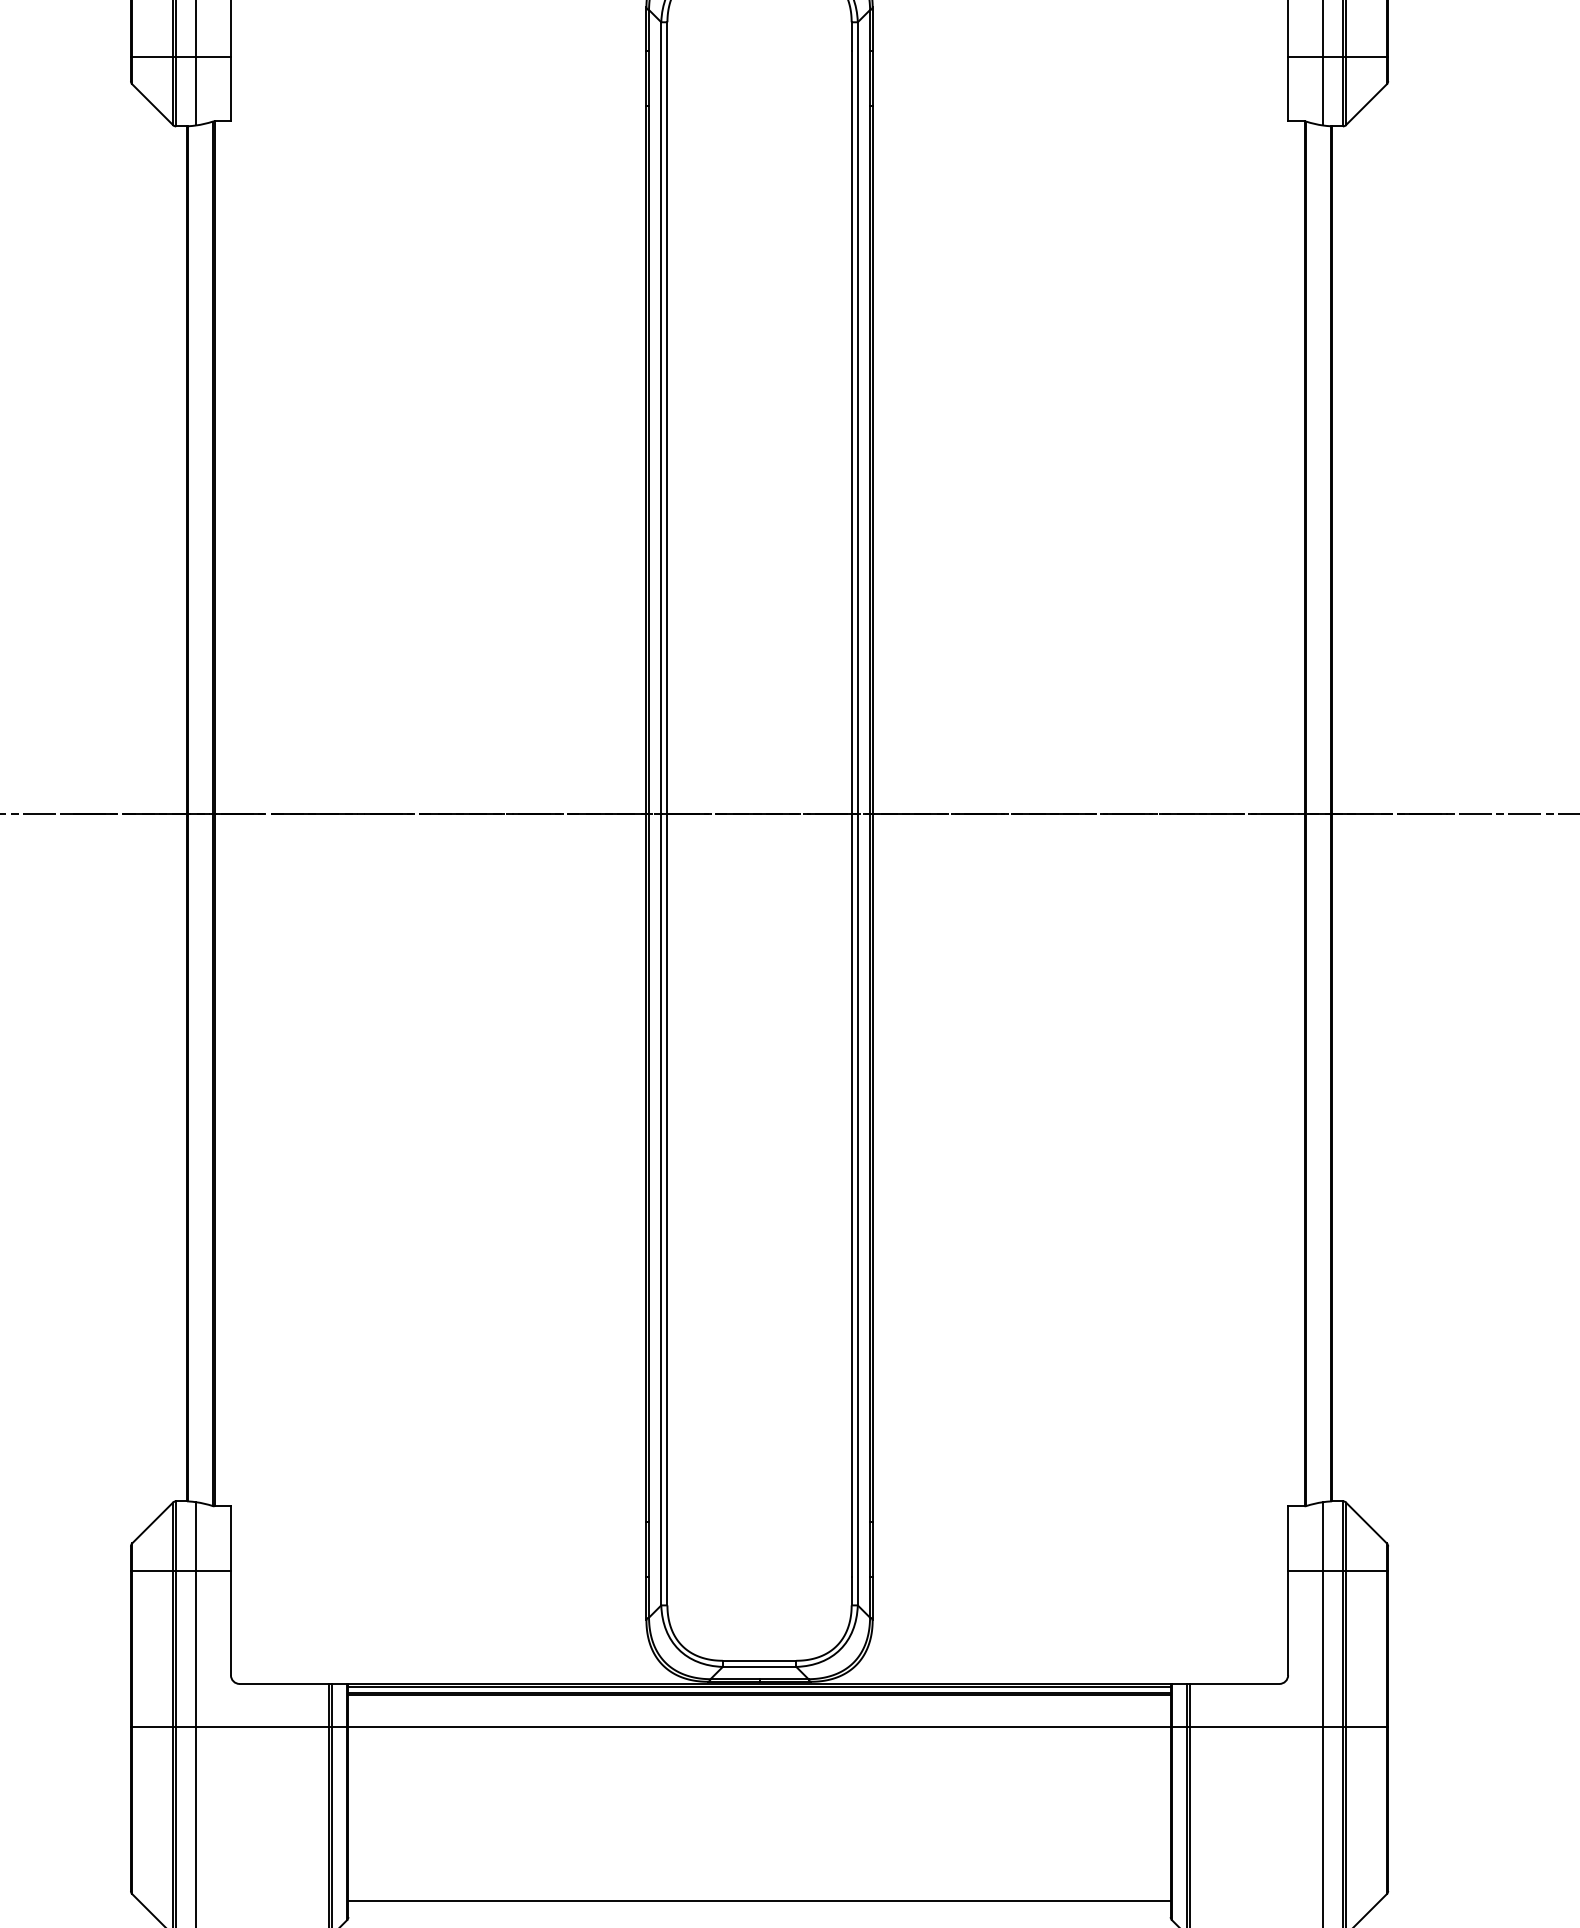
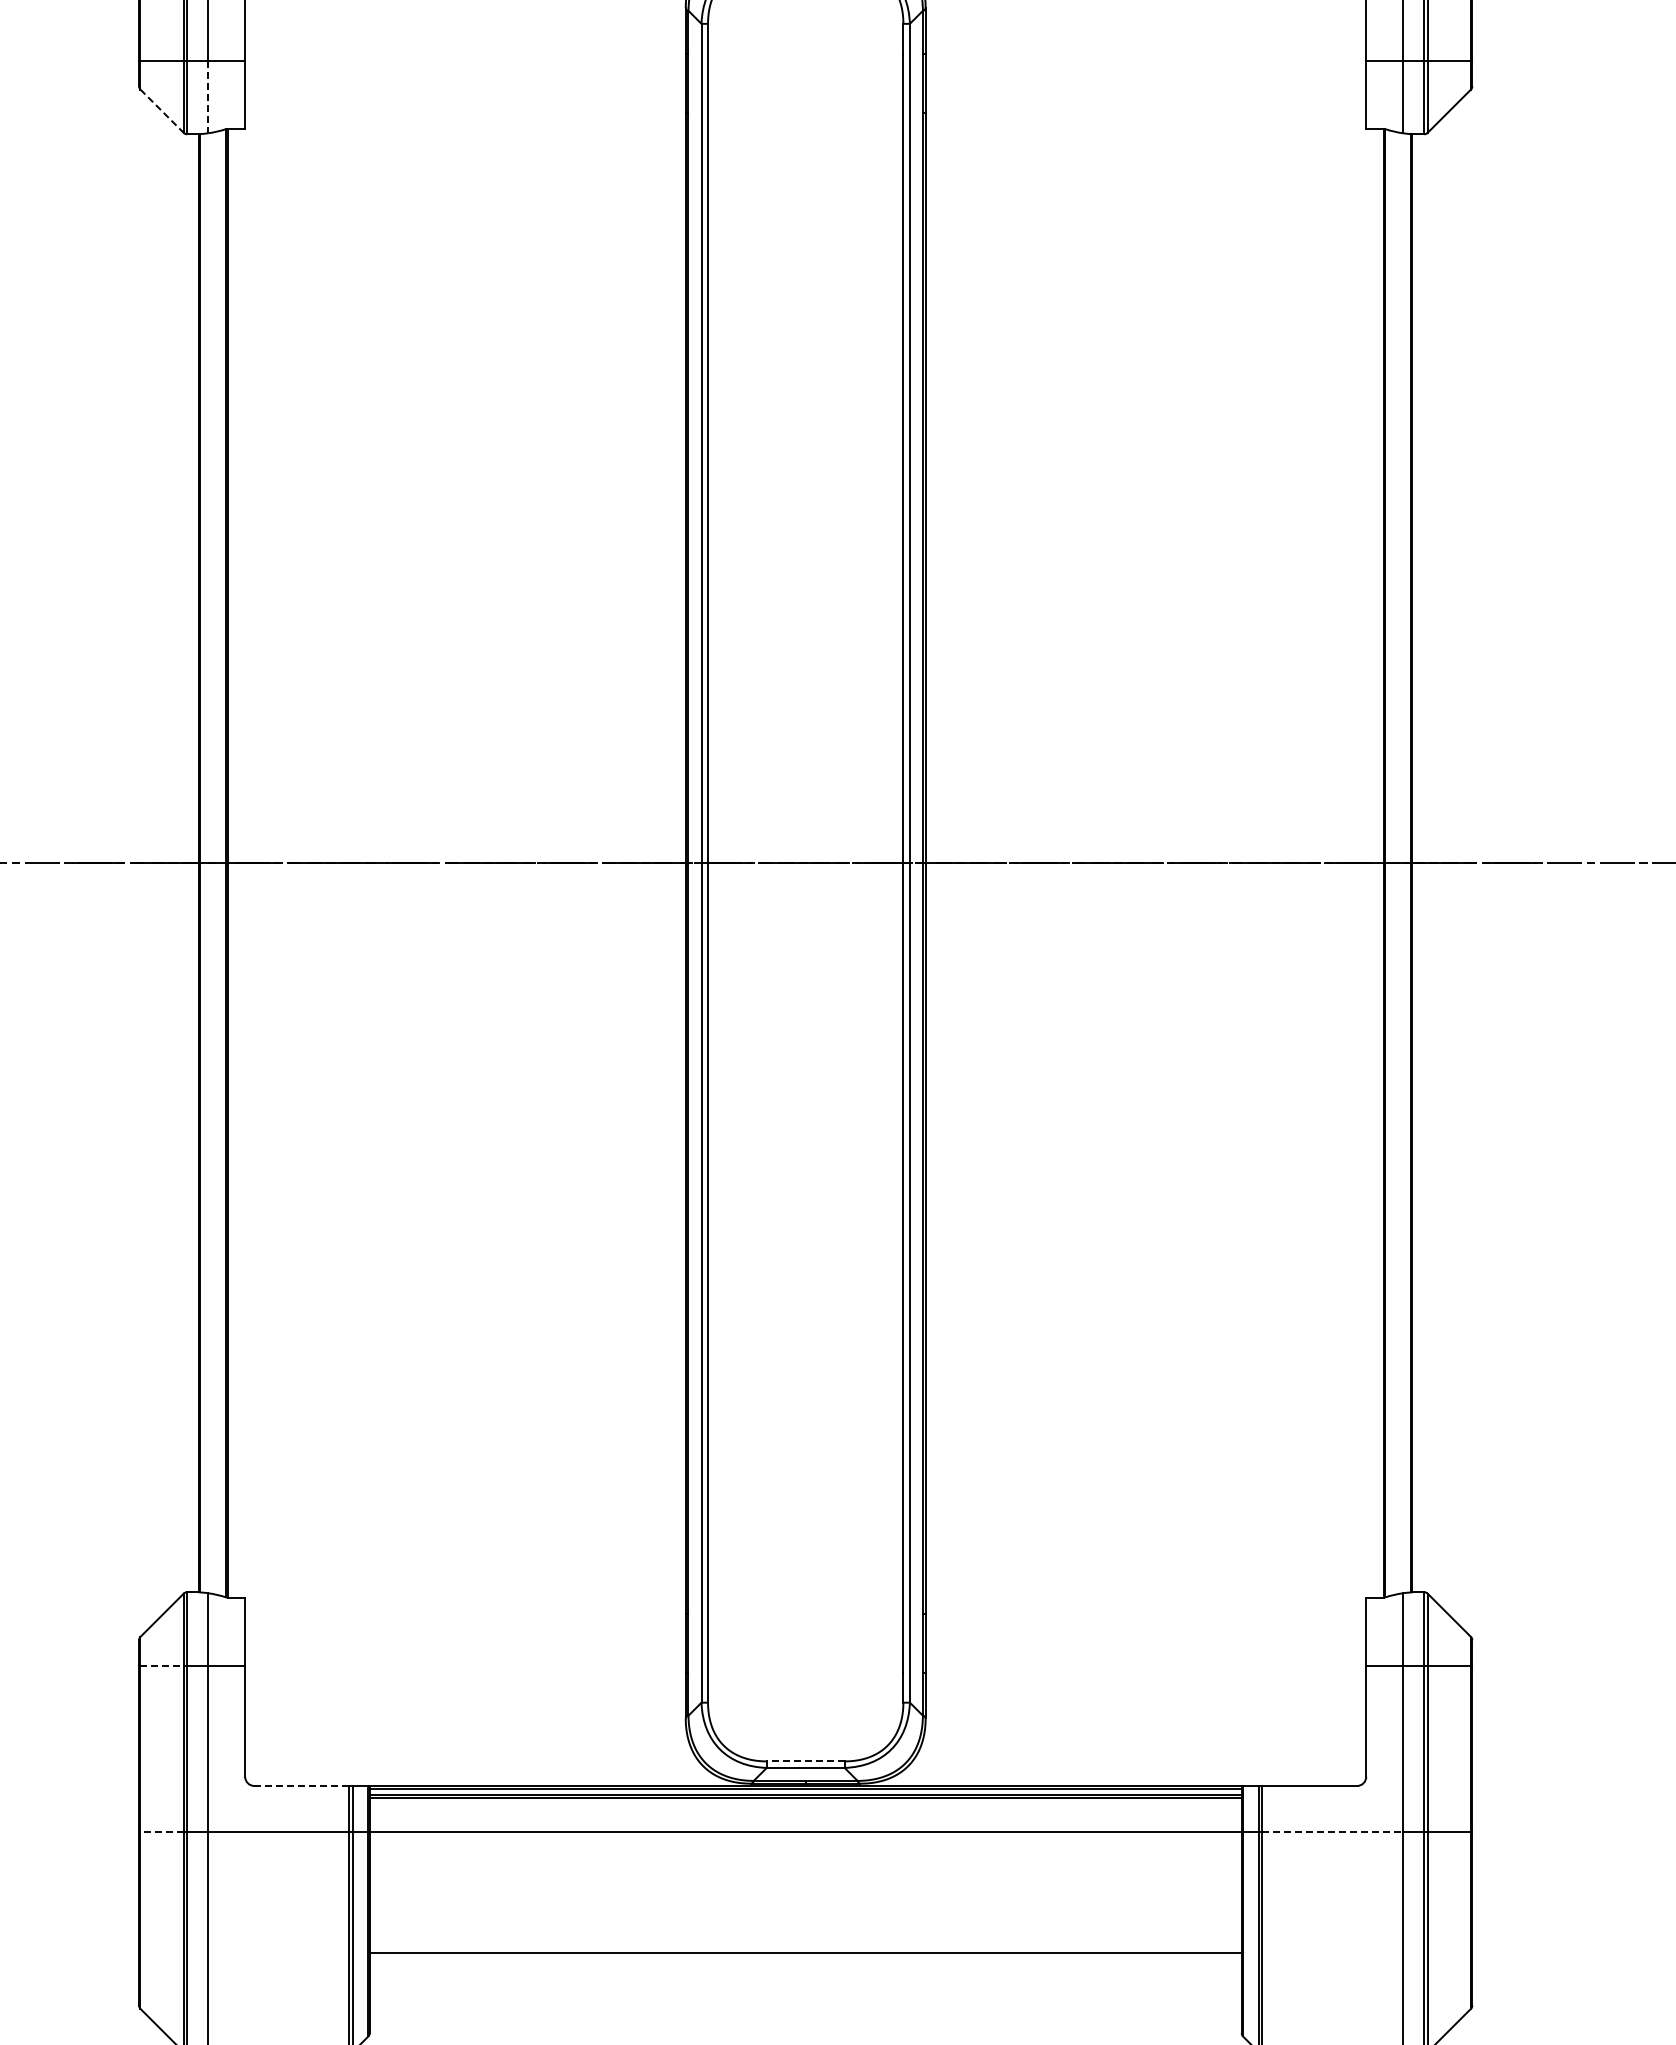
line: (196, 91) -> (208, 97), solid -> dashed
line: (153, 104) -> (162, 111), solid -> dashed
line: (153, 1571) -> (162, 1666), solid -> dashed
line: (759, 1660) -> (805, 1761), solid -> dashed
line: (285, 1683) -> (302, 1785), solid -> dashed
line: (153, 1727) -> (162, 1832), solid -> dashed
line: (1256, 1727) -> (1332, 1832), solid -> dashed
line: (759, 1901) -> (805, 1952), moved

